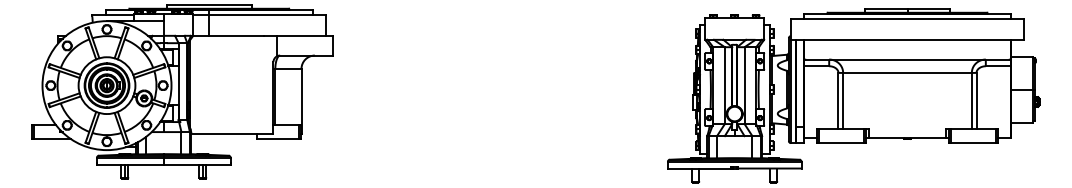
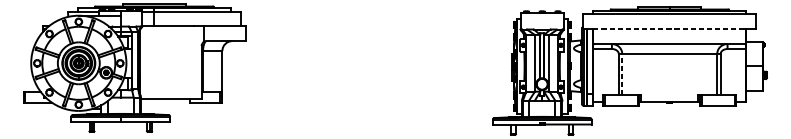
line: (907, 39) -> (669, 29), solid -> dashed
line: (843, 100) -> (622, 74), solid -> dashed

